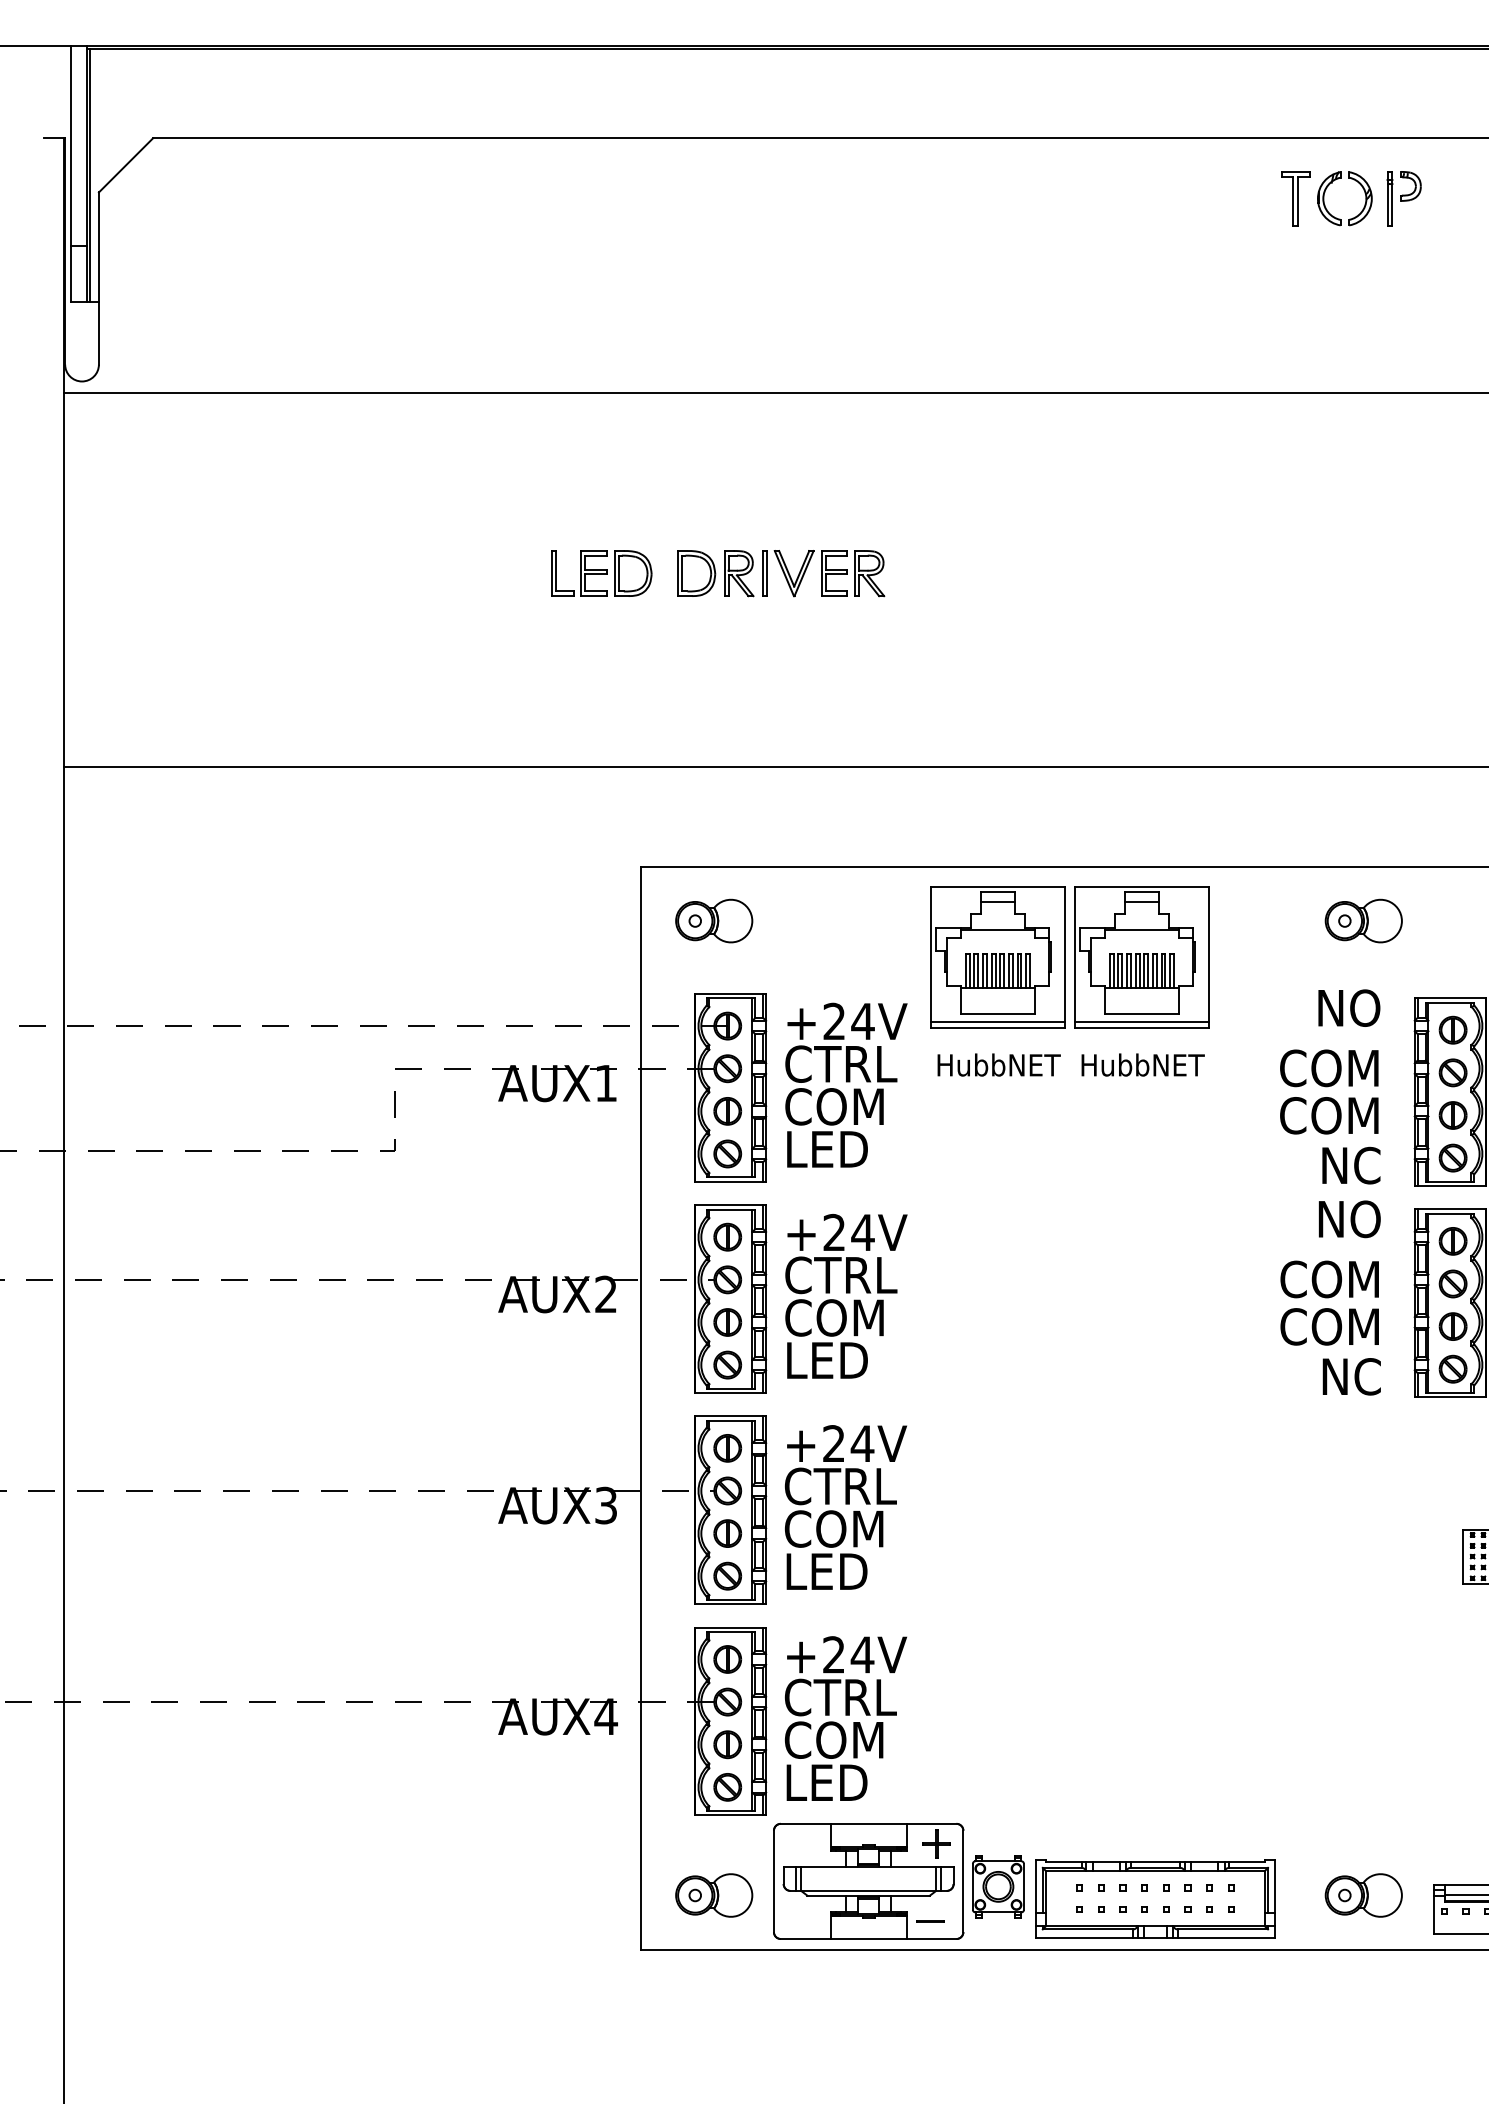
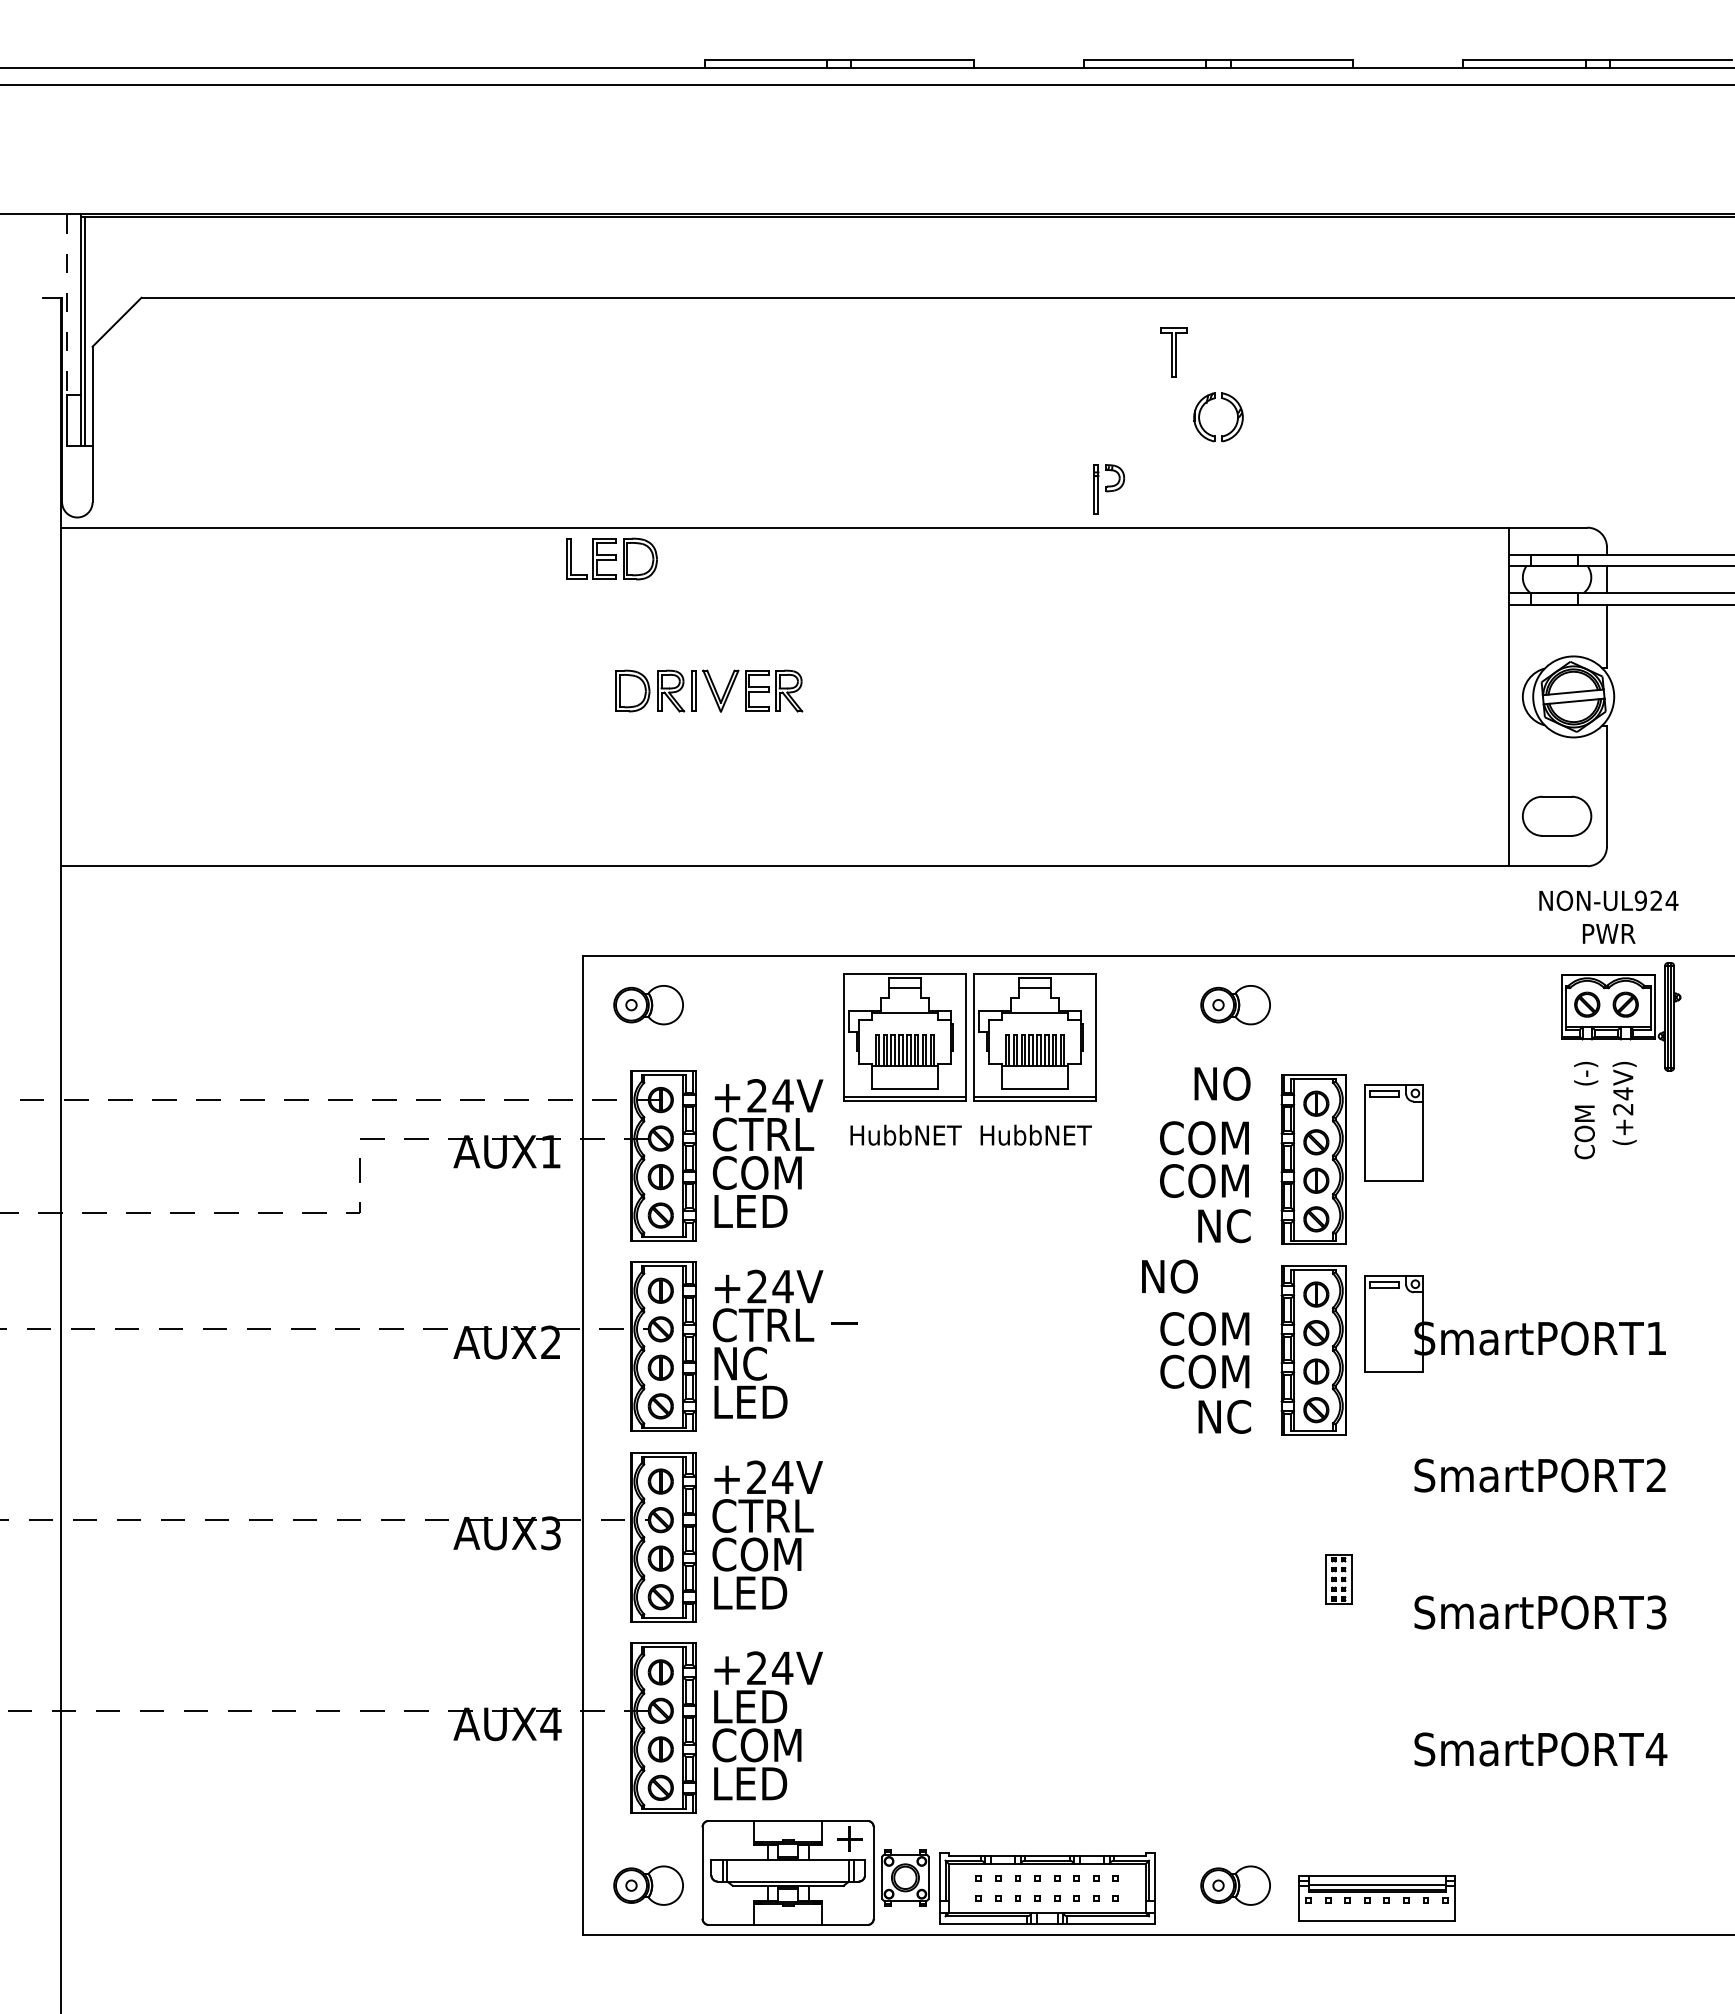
line: (70, 146) -> (66, 305), solid -> dashed
part: (1332, 183) -> (1207, 403), moved
part: (1404, 198) -> (1109, 489), moved
part: (601, 572) -> (611, 558), moved
text: (1349, 1219) -> (1169, 1276), moved
text: (833, 1317) -> (756, 1363), COM -> NC
text: (840, 1697) -> (762, 1706), CTRL -> LED
line: (930, 1921) -> (844, 1323), moved

